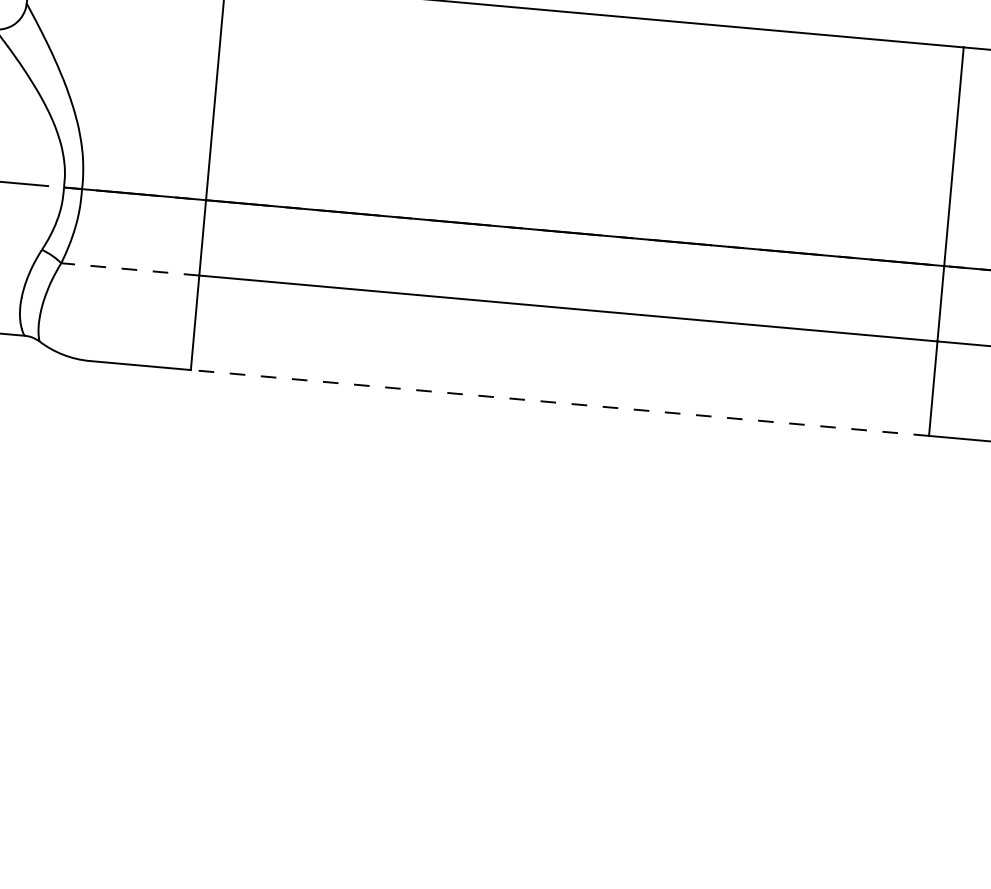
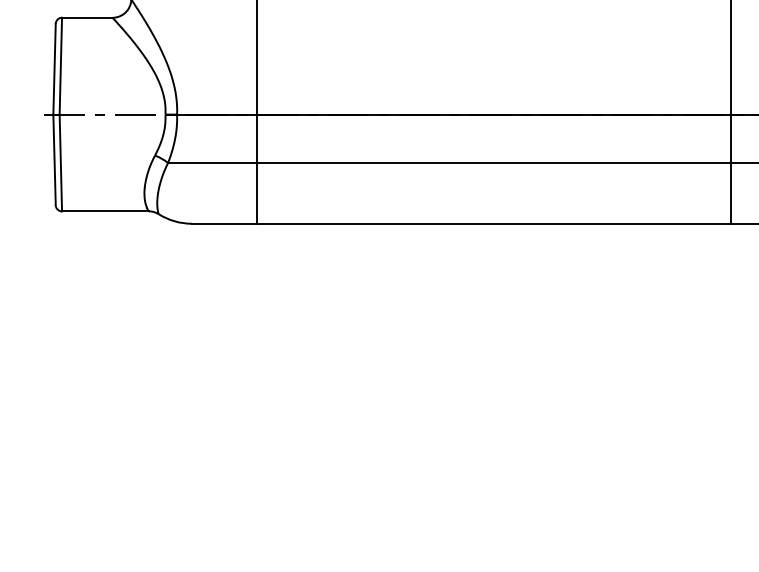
line: (128, 269) -> (211, 163), dashed -> solid
line: (559, 402) -> (493, 223), dashed -> solid

